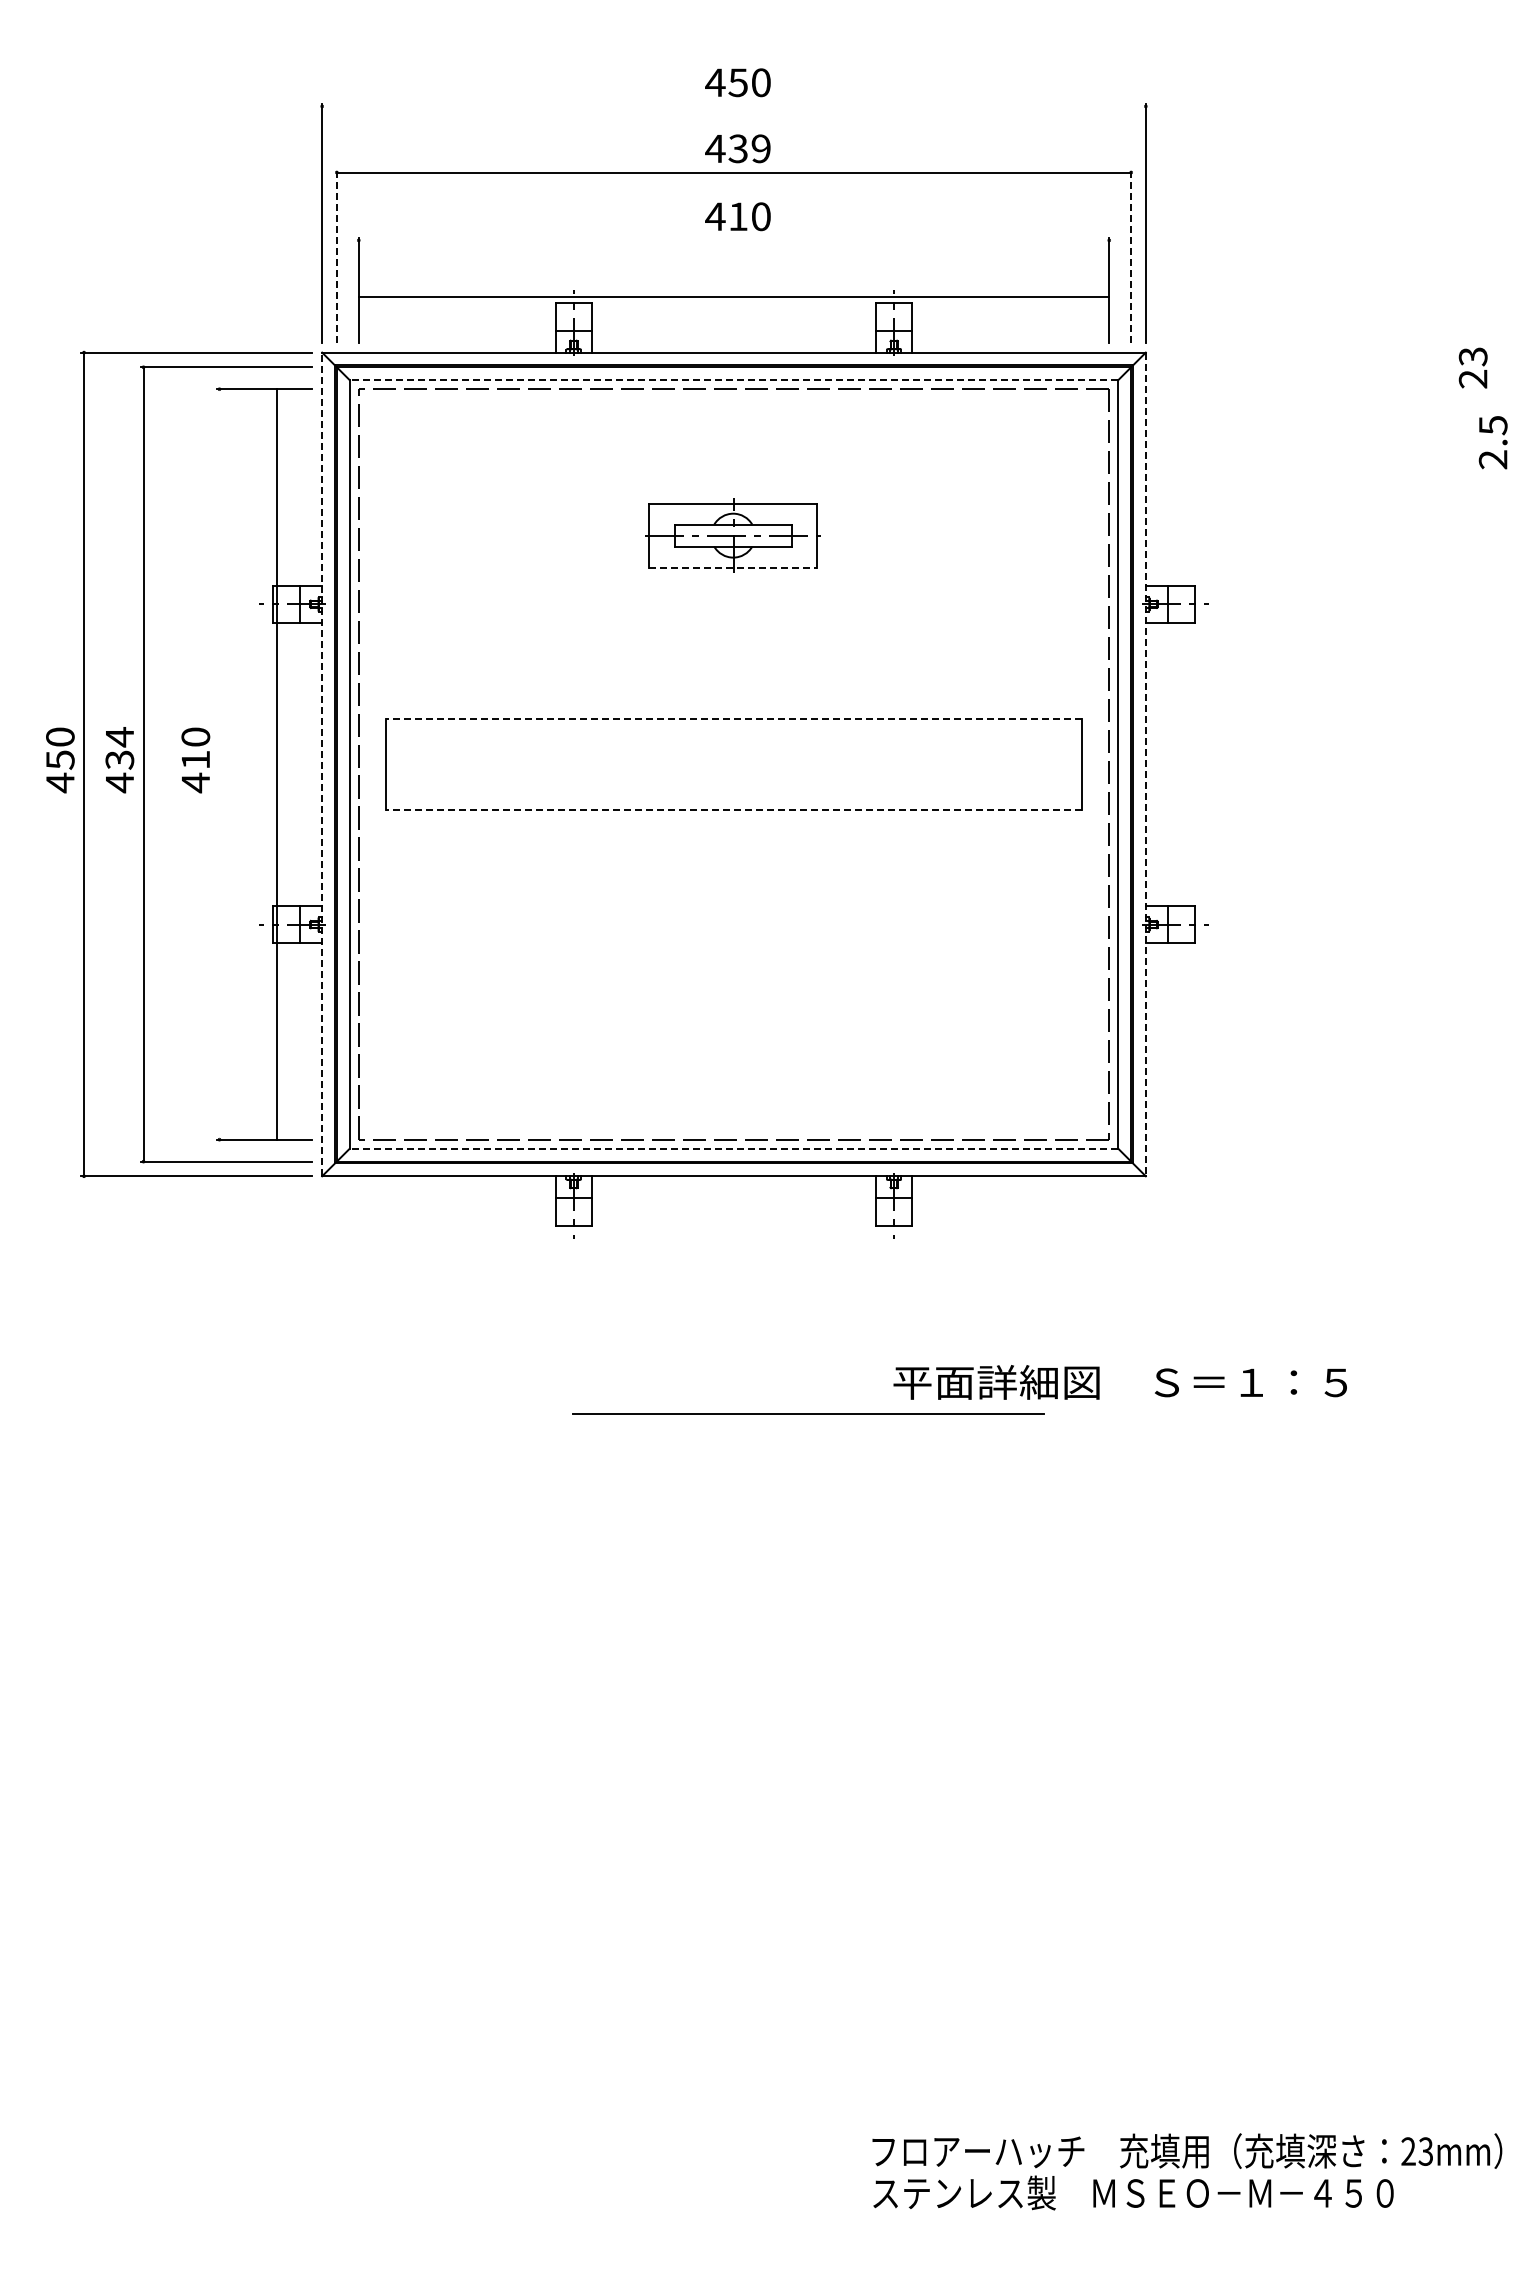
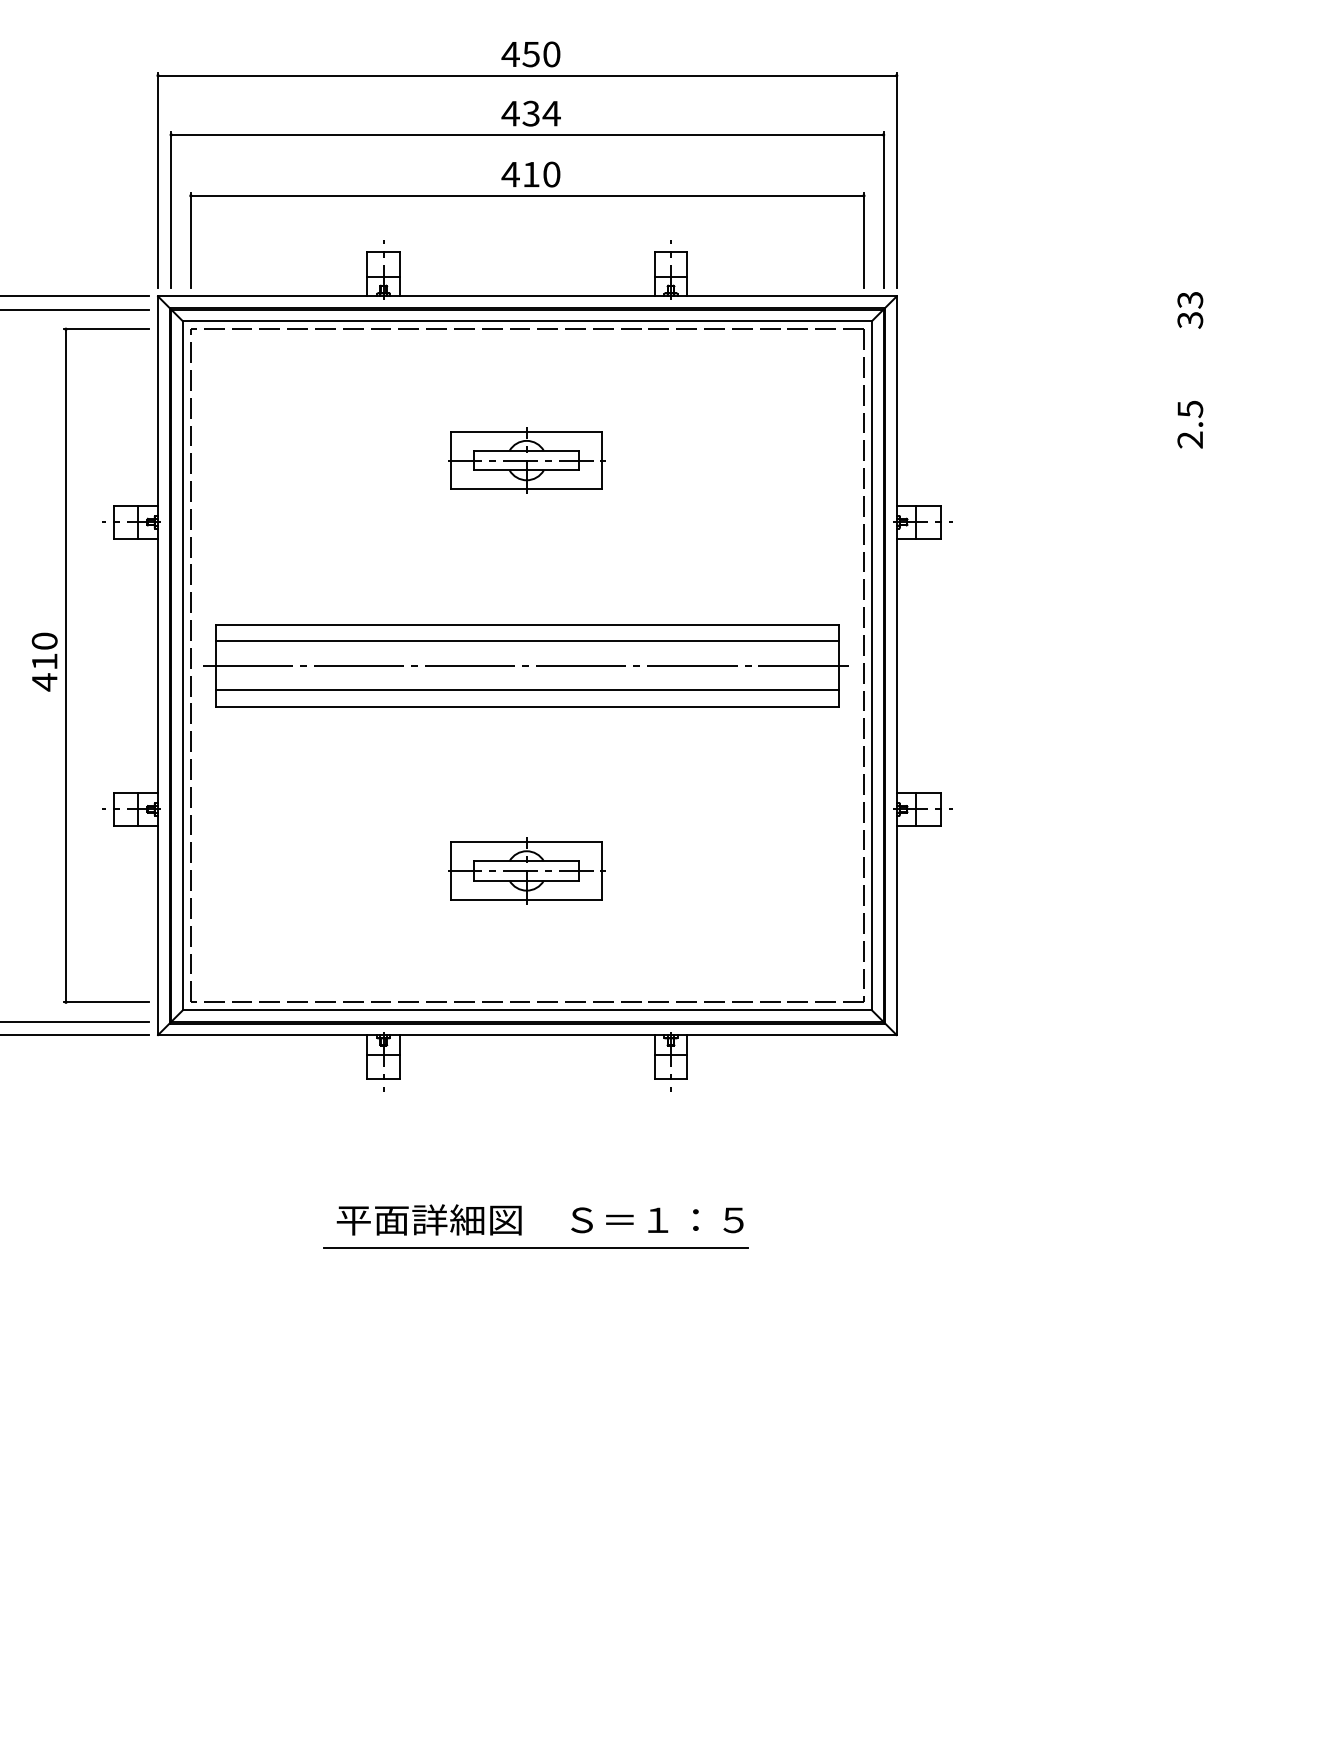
line: (733, 106) -> (526, 75), added
text: (760, 148) -> (551, 113), 439 -> 434
line: (336, 256) -> (170, 210), dashed -> solid
line: (1131, 256) -> (883, 210), dashed -> solid
line: (733, 297) -> (526, 195), moved
text: (1473, 379) -> (1190, 320), 23 -> 33
line: (733, 380) -> (526, 321), dashed -> solid
text: (1492, 442) -> (1189, 424), moved
line: (733, 567) -> (526, 489), dashed -> solid
line: (734, 718) -> (527, 624), dashed -> solid
line: (733, 737) -> (526, 641), added
line: (276, 764) -> (65, 665), moved
line: (322, 764) -> (158, 665), dashed -> solid
line: (733, 764) -> (526, 665), added
line: (1145, 764) -> (896, 665), dashed -> solid
line: (733, 791) -> (526, 690), added
line: (734, 810) -> (527, 707), dashed -> solid
part: (732, 993) -> (526, 871), added
line: (733, 1148) -> (526, 1010), dashed -> solid
text: (1119, 1382) -> (539, 1220), moved
line: (808, 1413) -> (535, 1247), moved

